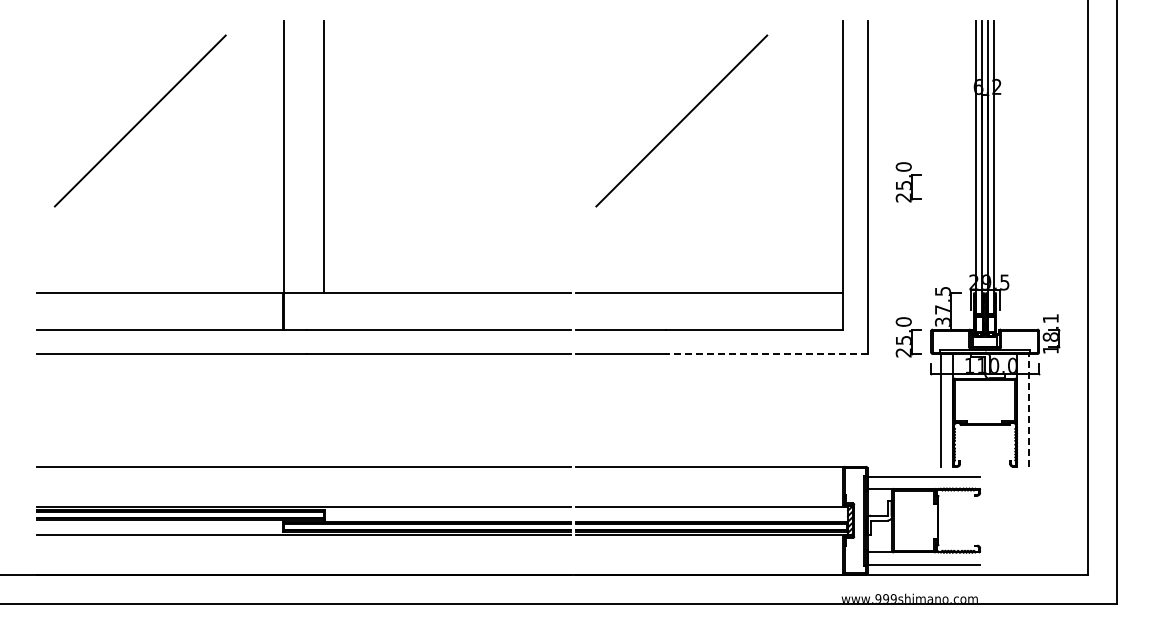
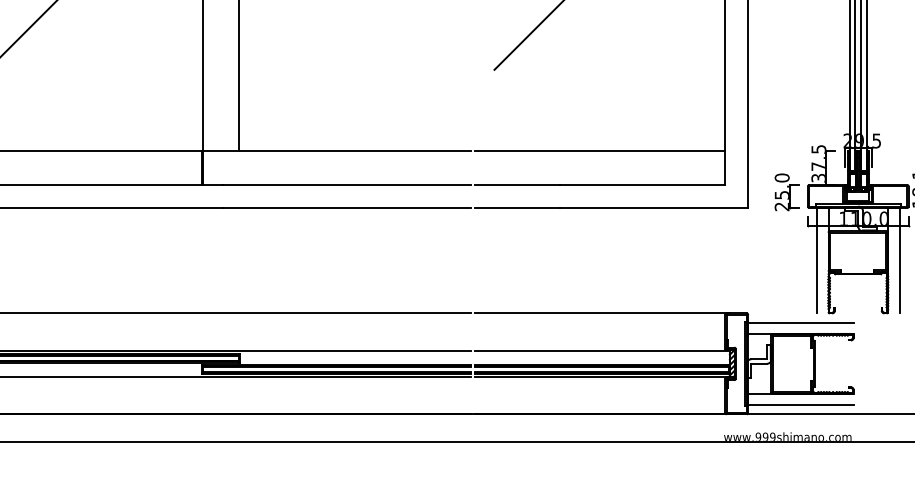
part: (908, 182) -> (786, 47), removed
line: (766, 354) -> (653, 208), dashed -> solid
line: (1029, 409) -> (899, 259), dashed -> solid

